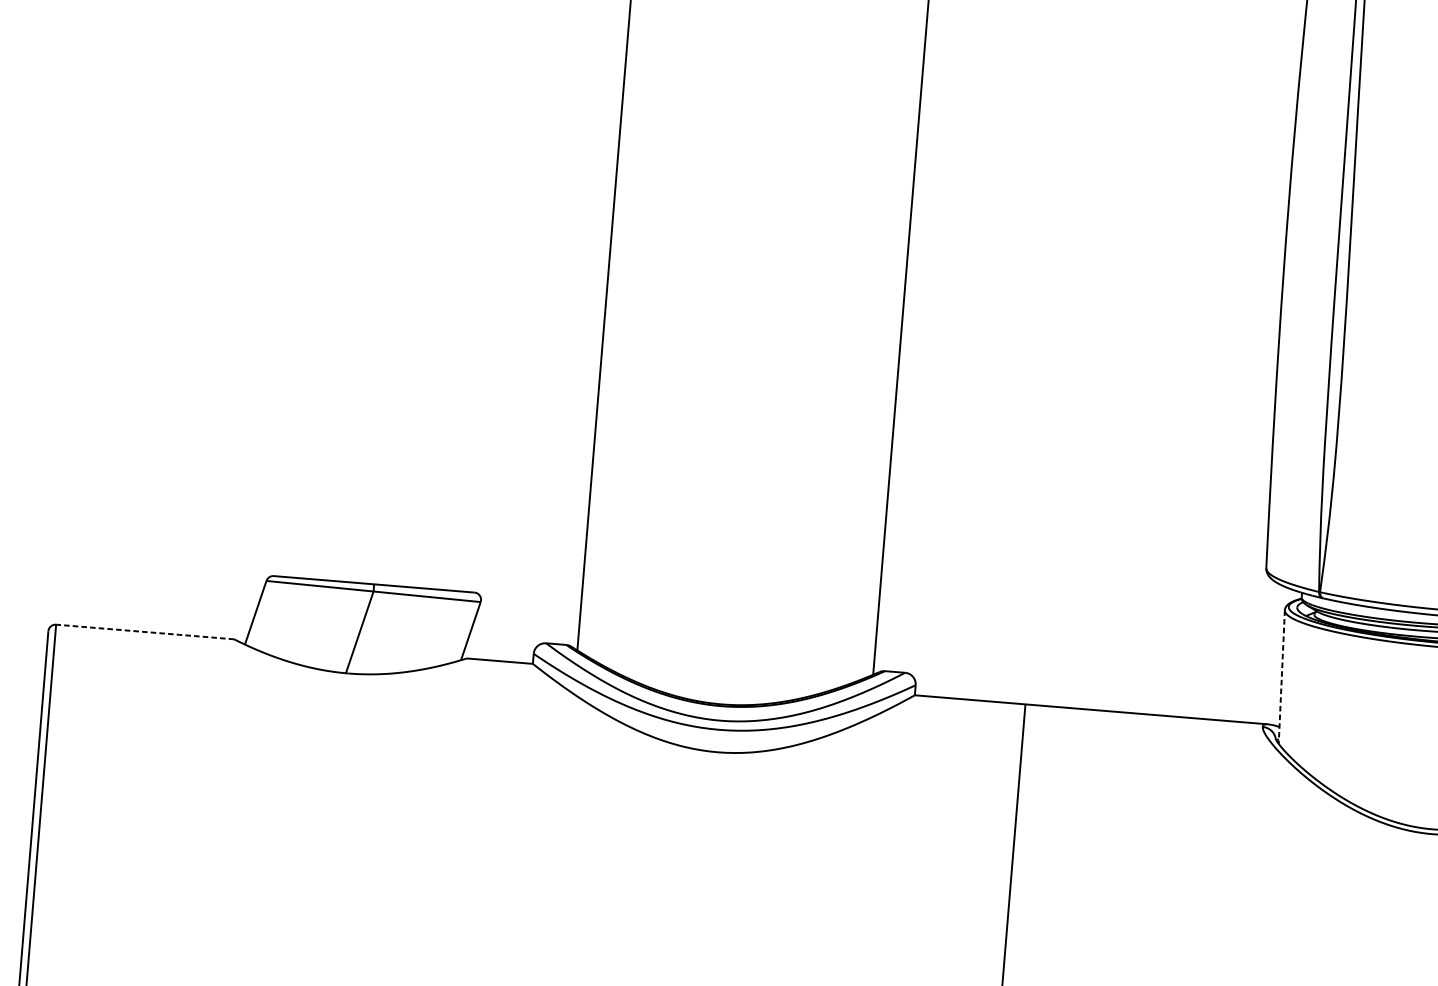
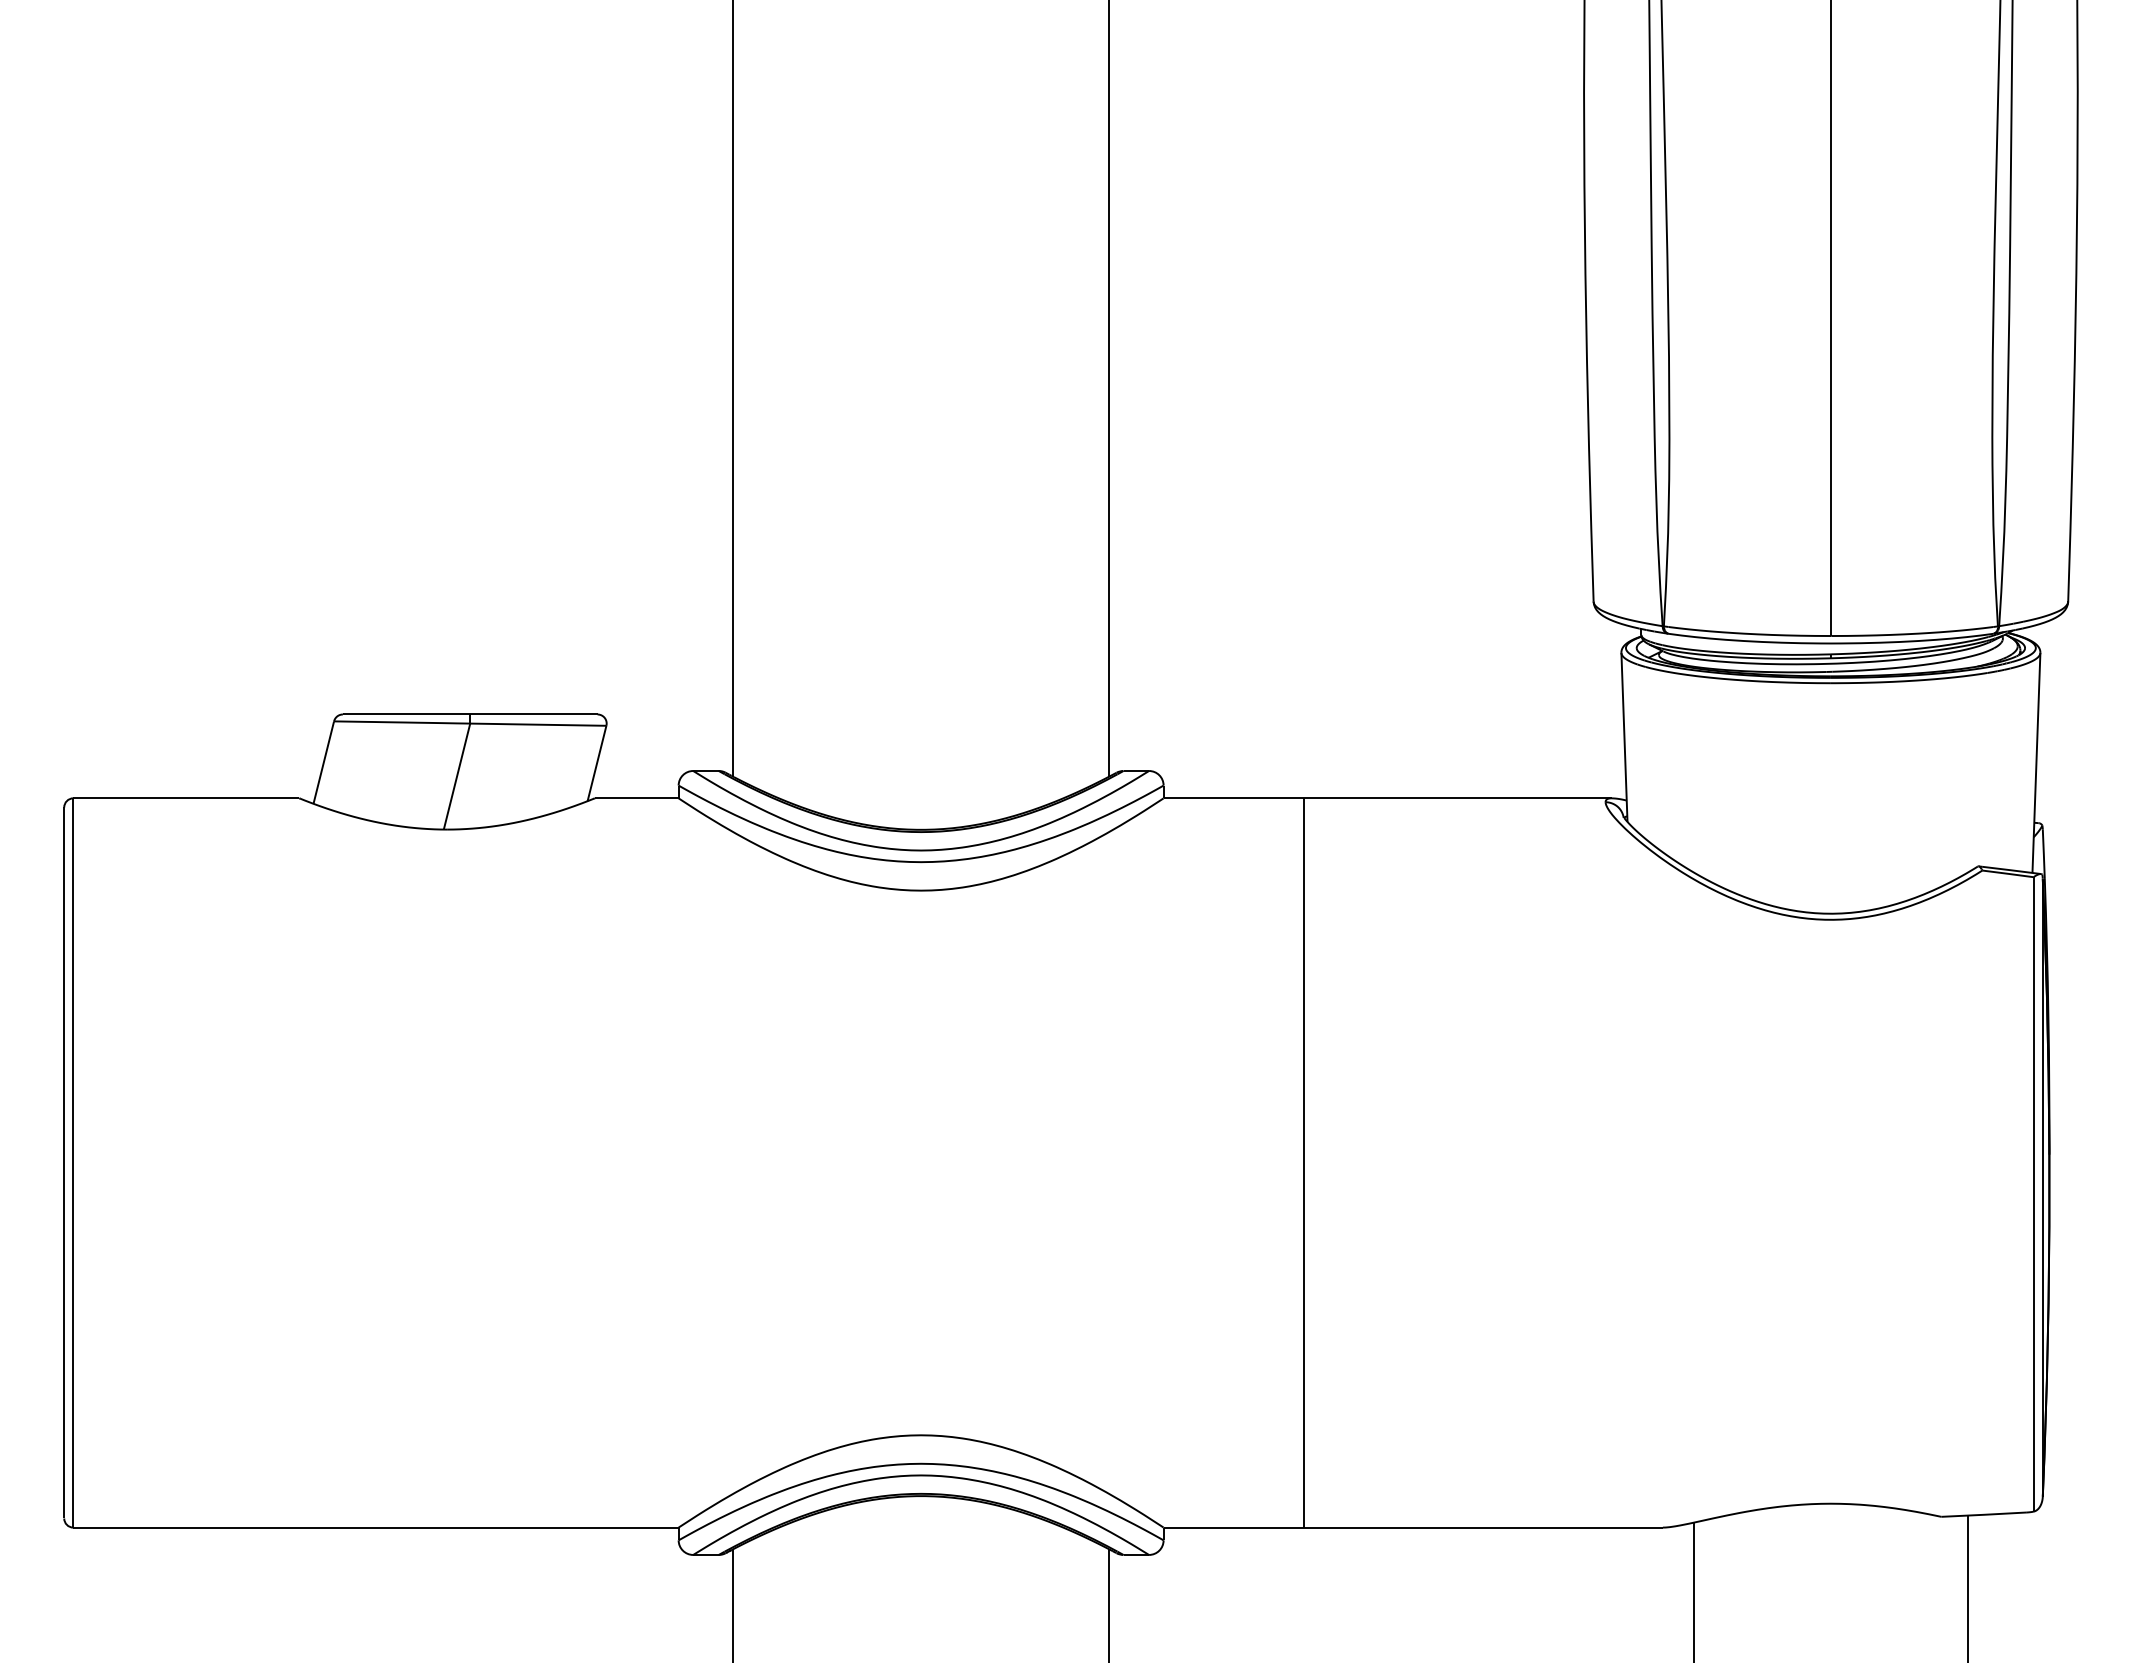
line: (144, 632) -> (185, 798), dashed -> solid
line: (1281, 677) -> (1624, 737), dashed -> solid

